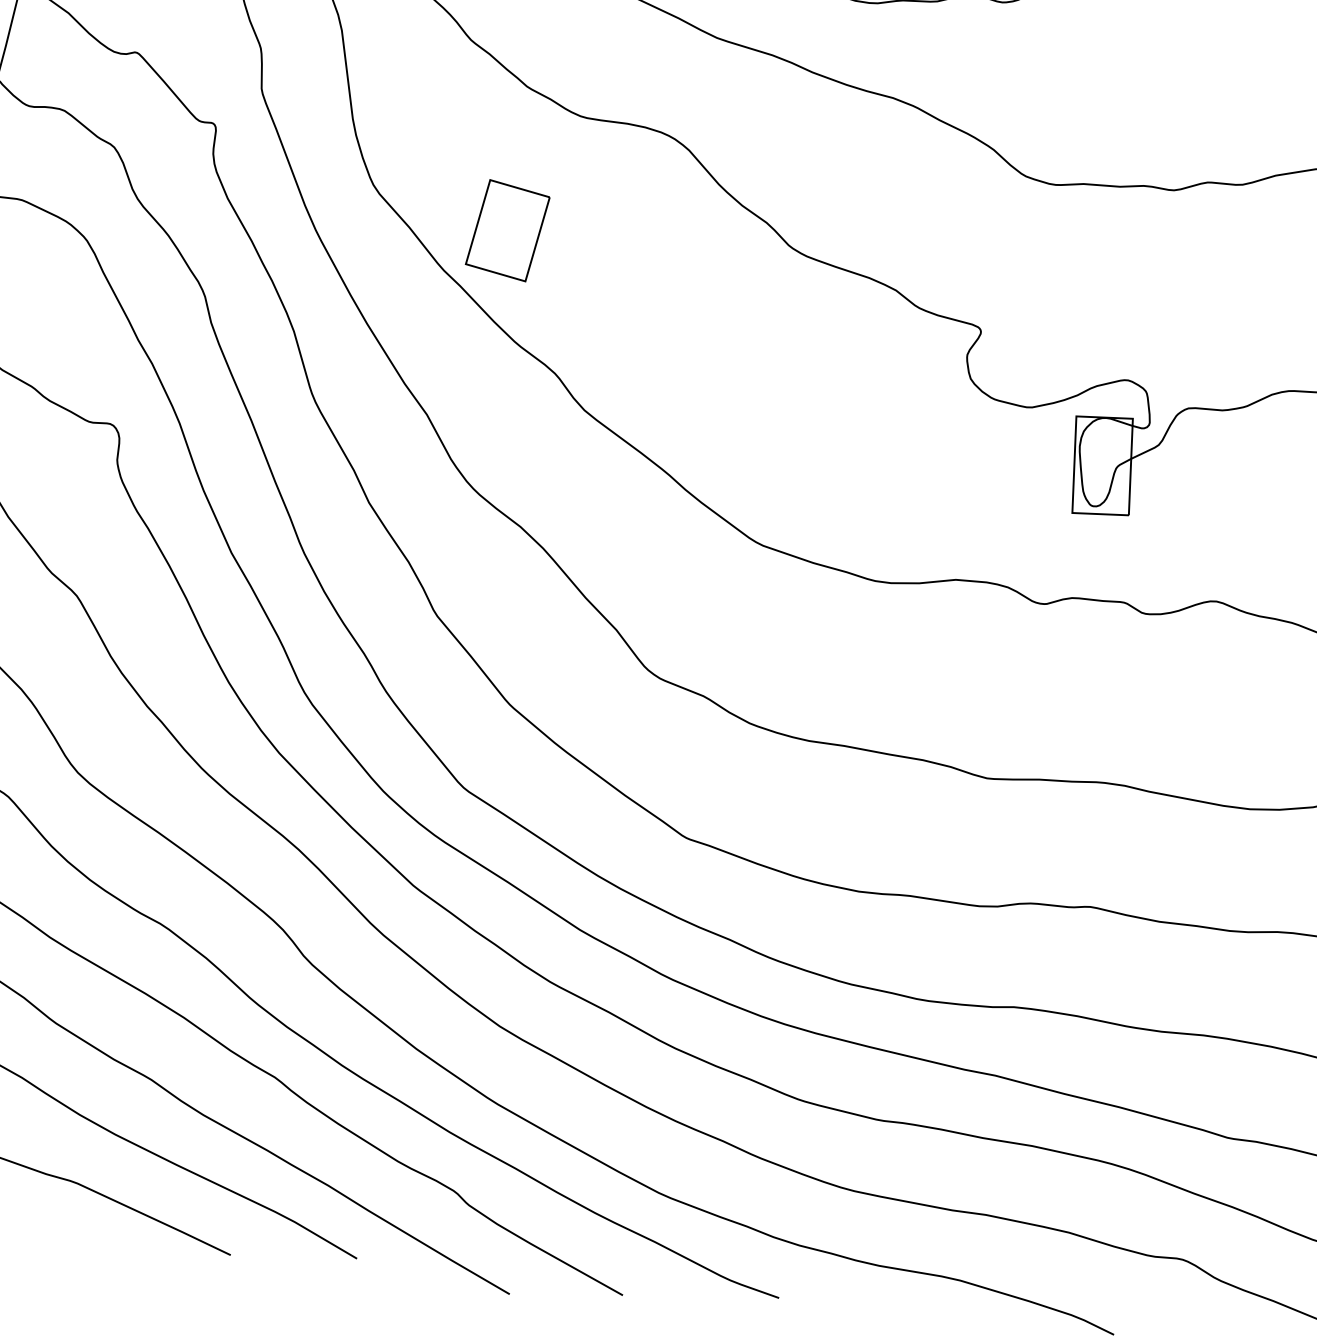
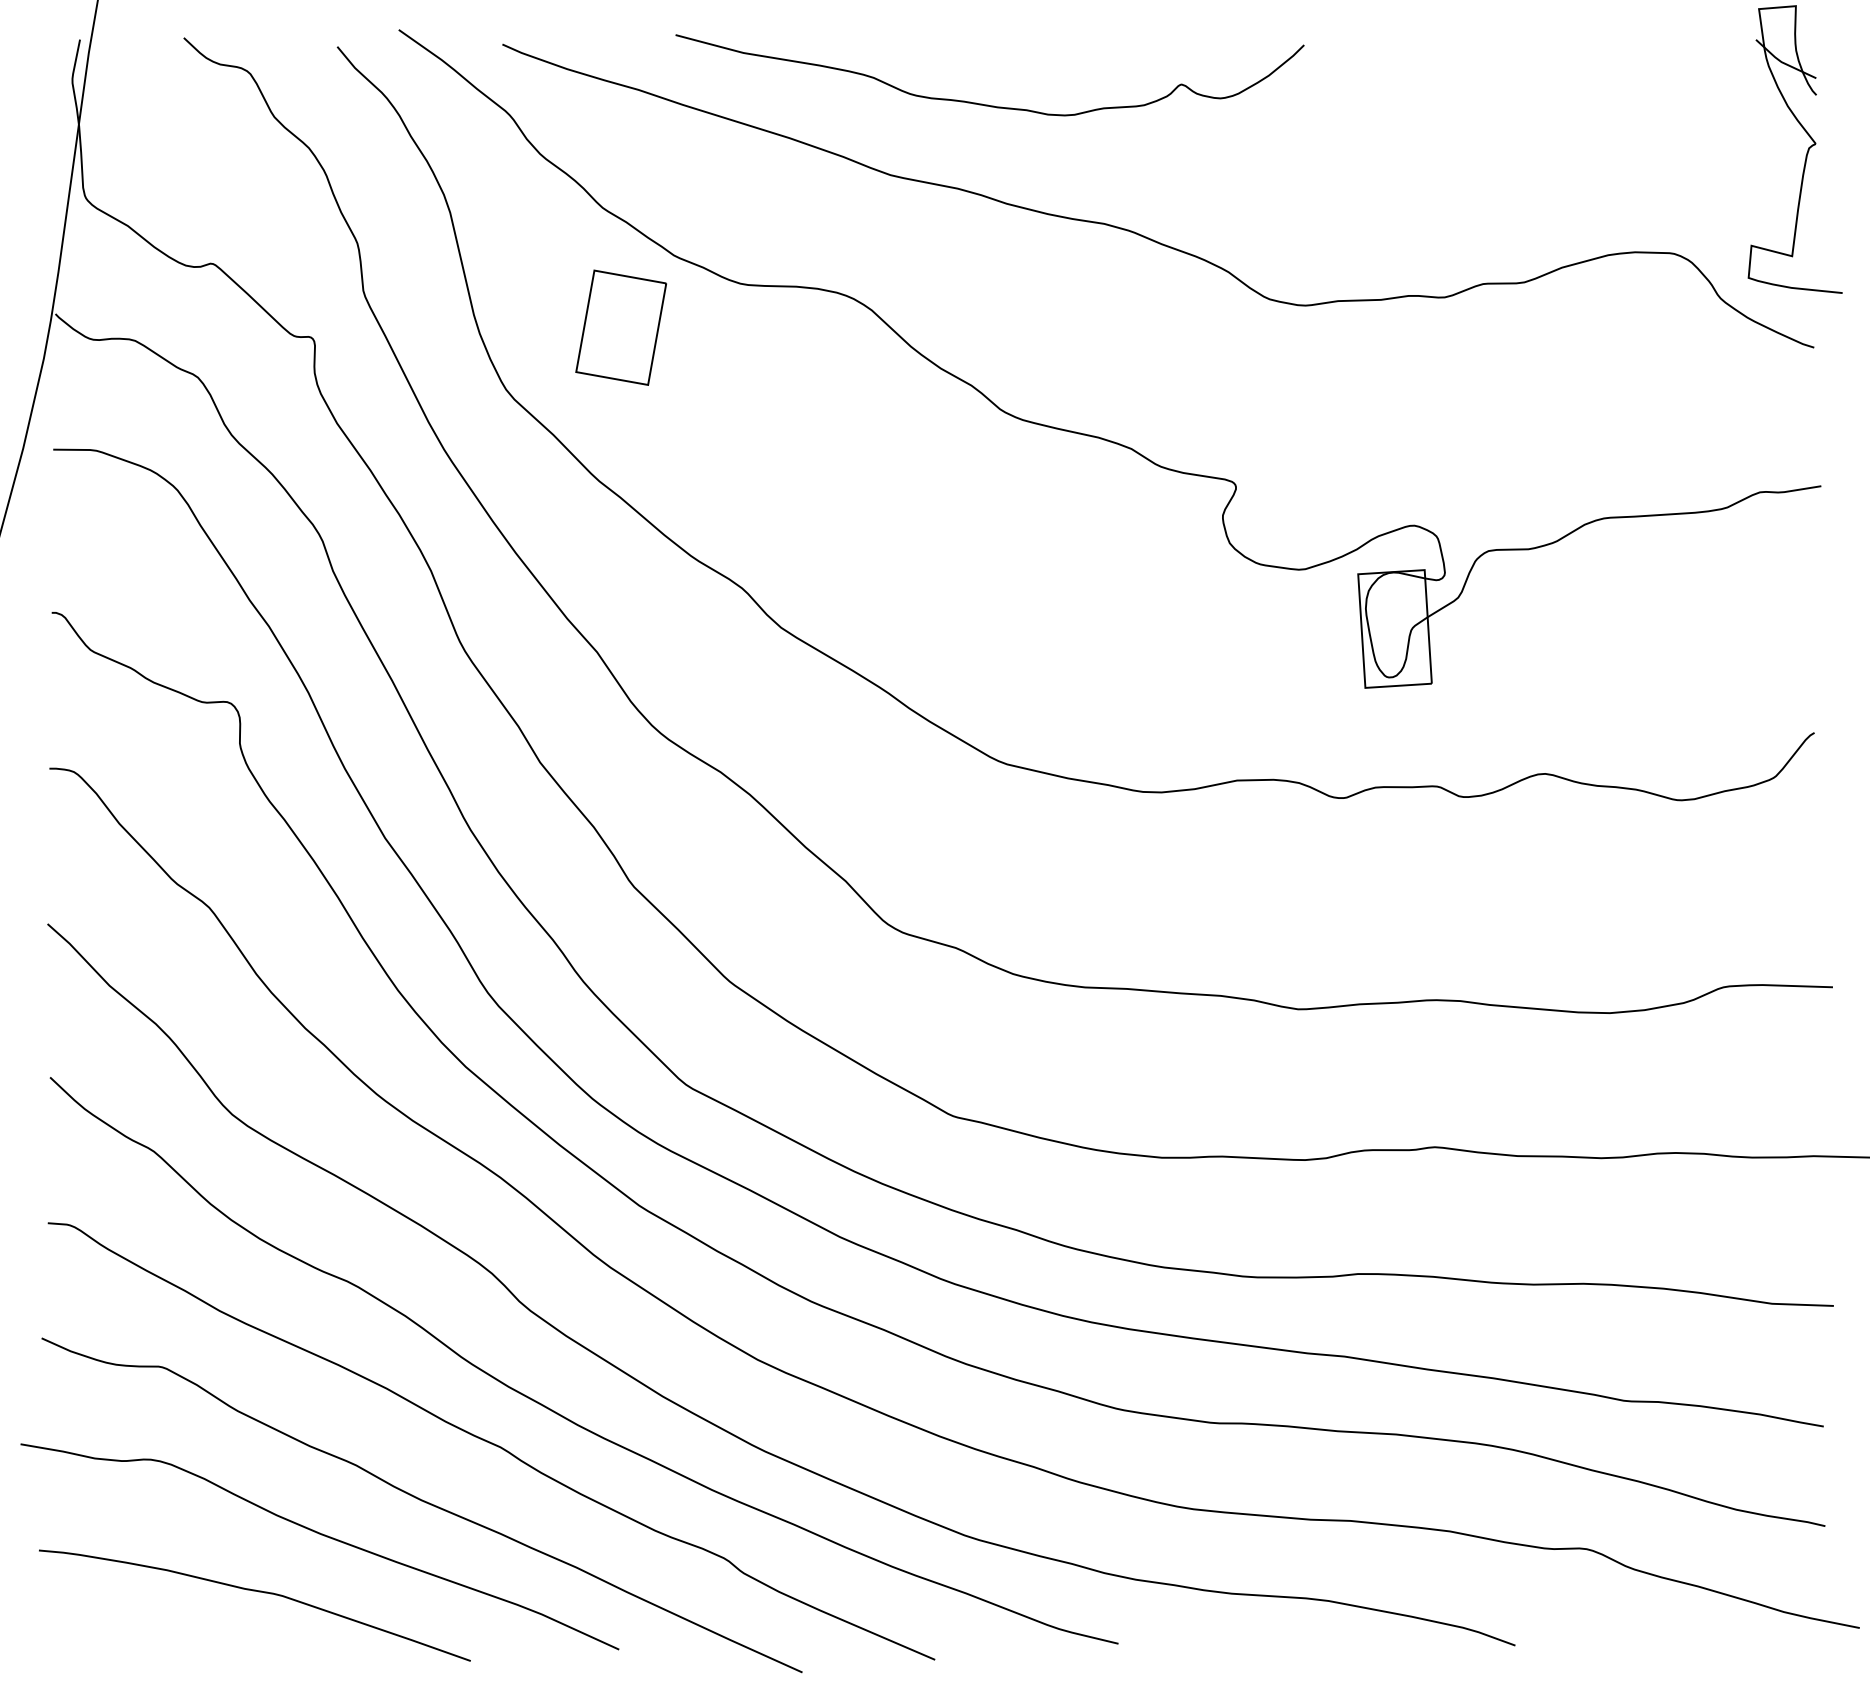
part: (507, 230) -> (620, 327), moved

